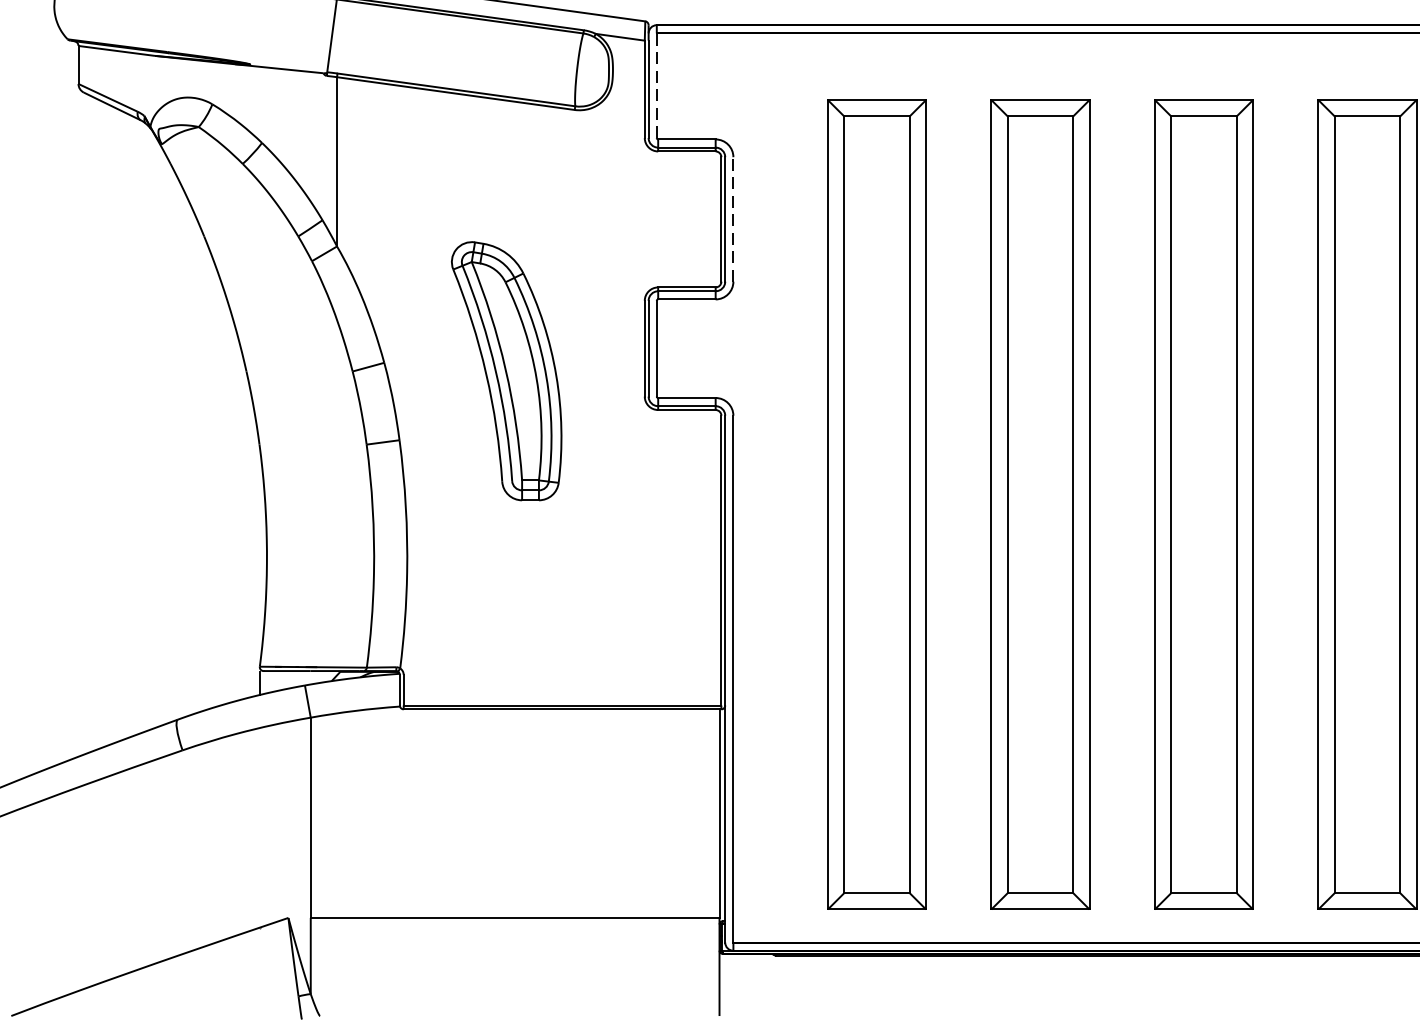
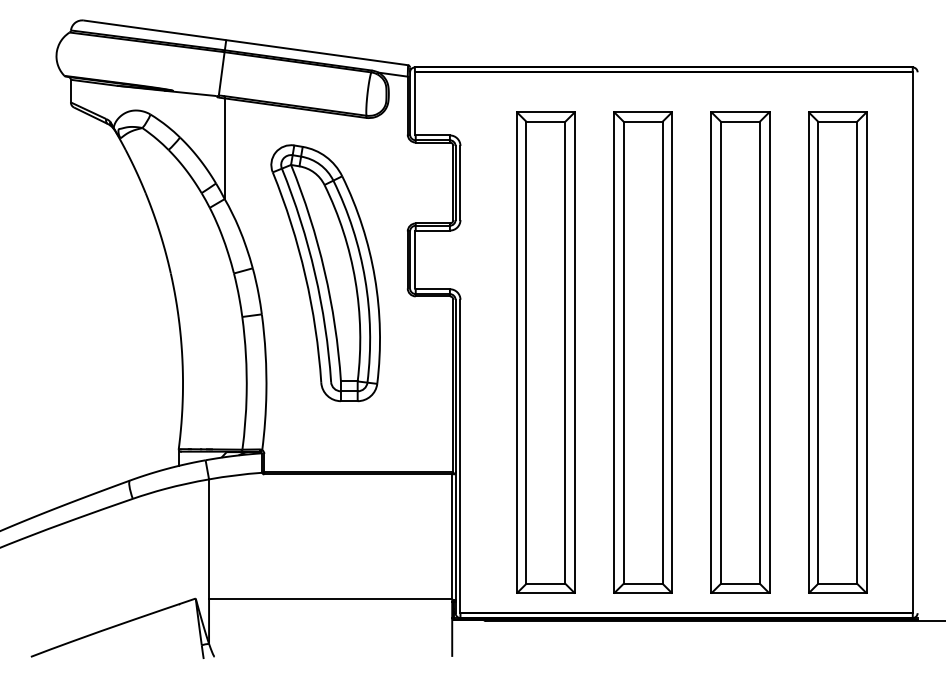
line: (656, 84) -> (414, 102), dashed -> solid
line: (733, 218) -> (460, 182), dashed -> solid
part: (506, 371) -> (325, 273), size x1.67

